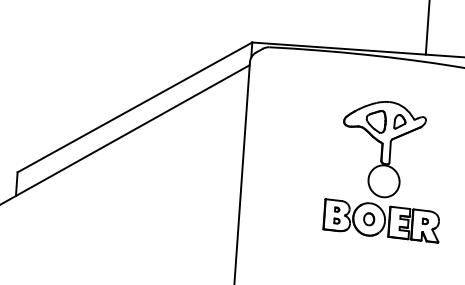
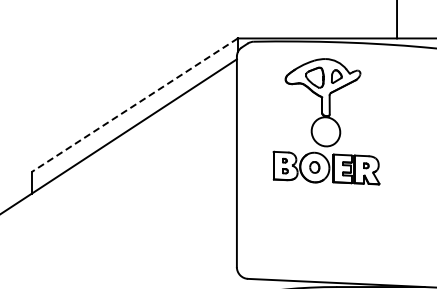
line: (134, 107) -> (134, 105), solid -> dashed
part: (385, 170) -> (326, 121), moved

